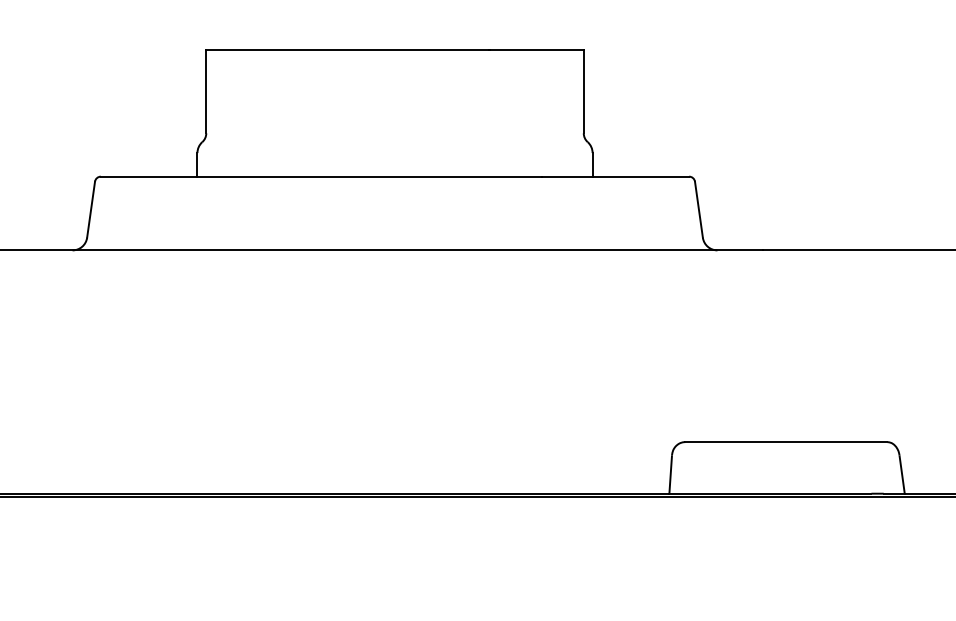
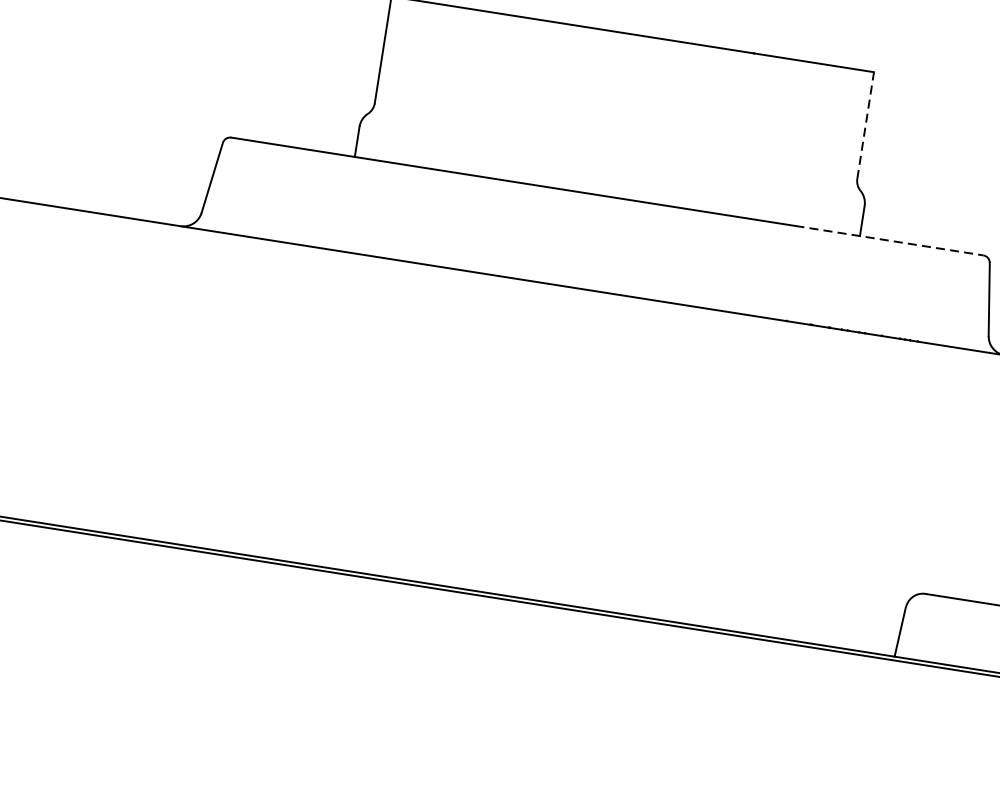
line: (583, 91) -> (865, 125), solid -> dashed
line: (615, 176) -> (889, 240), solid -> dashed

